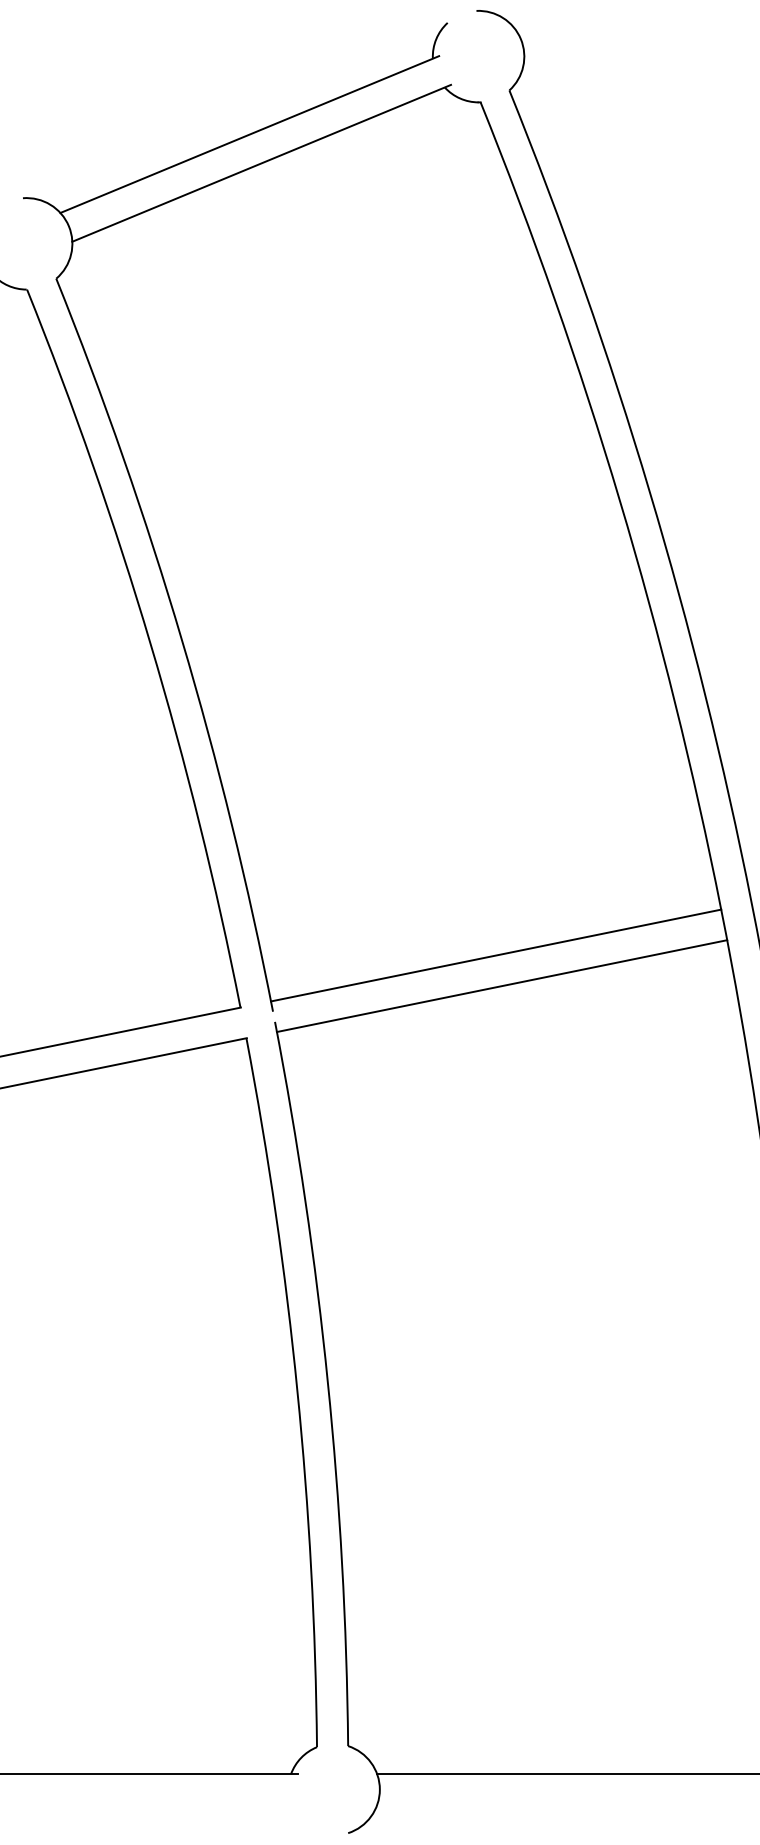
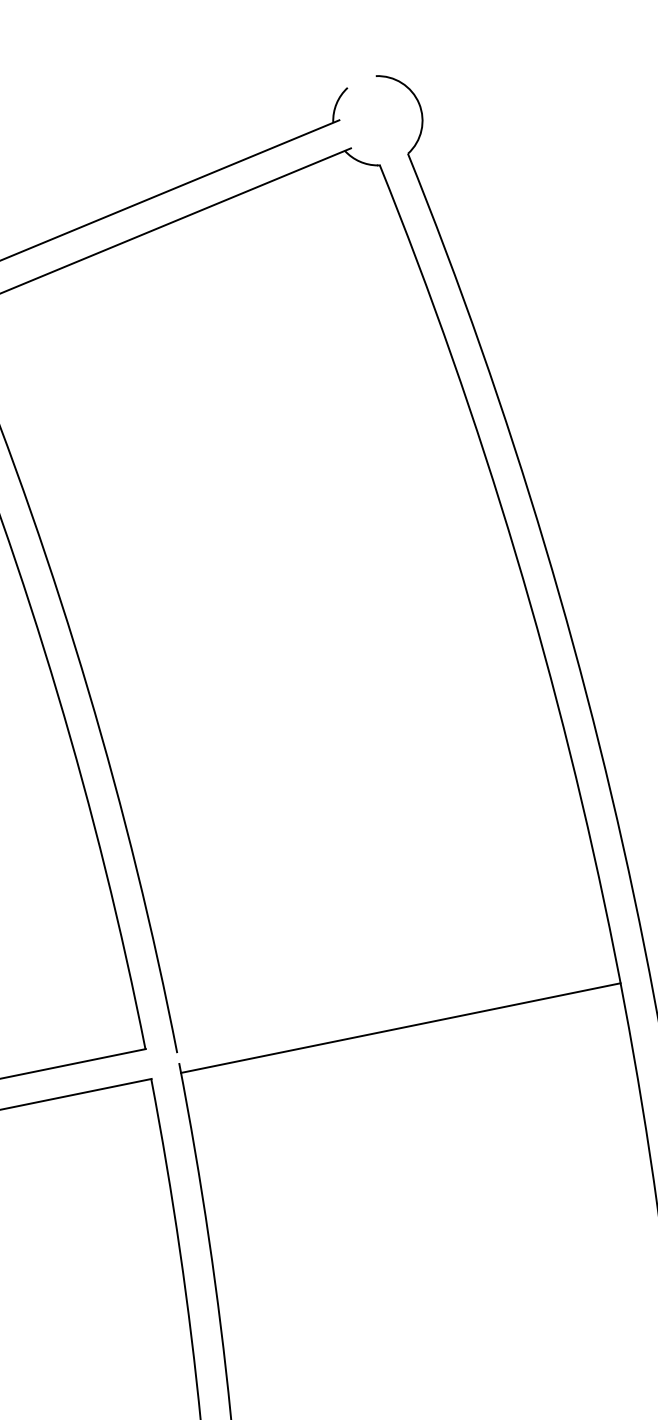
line: (496, 955) -> (395, 998), removed

